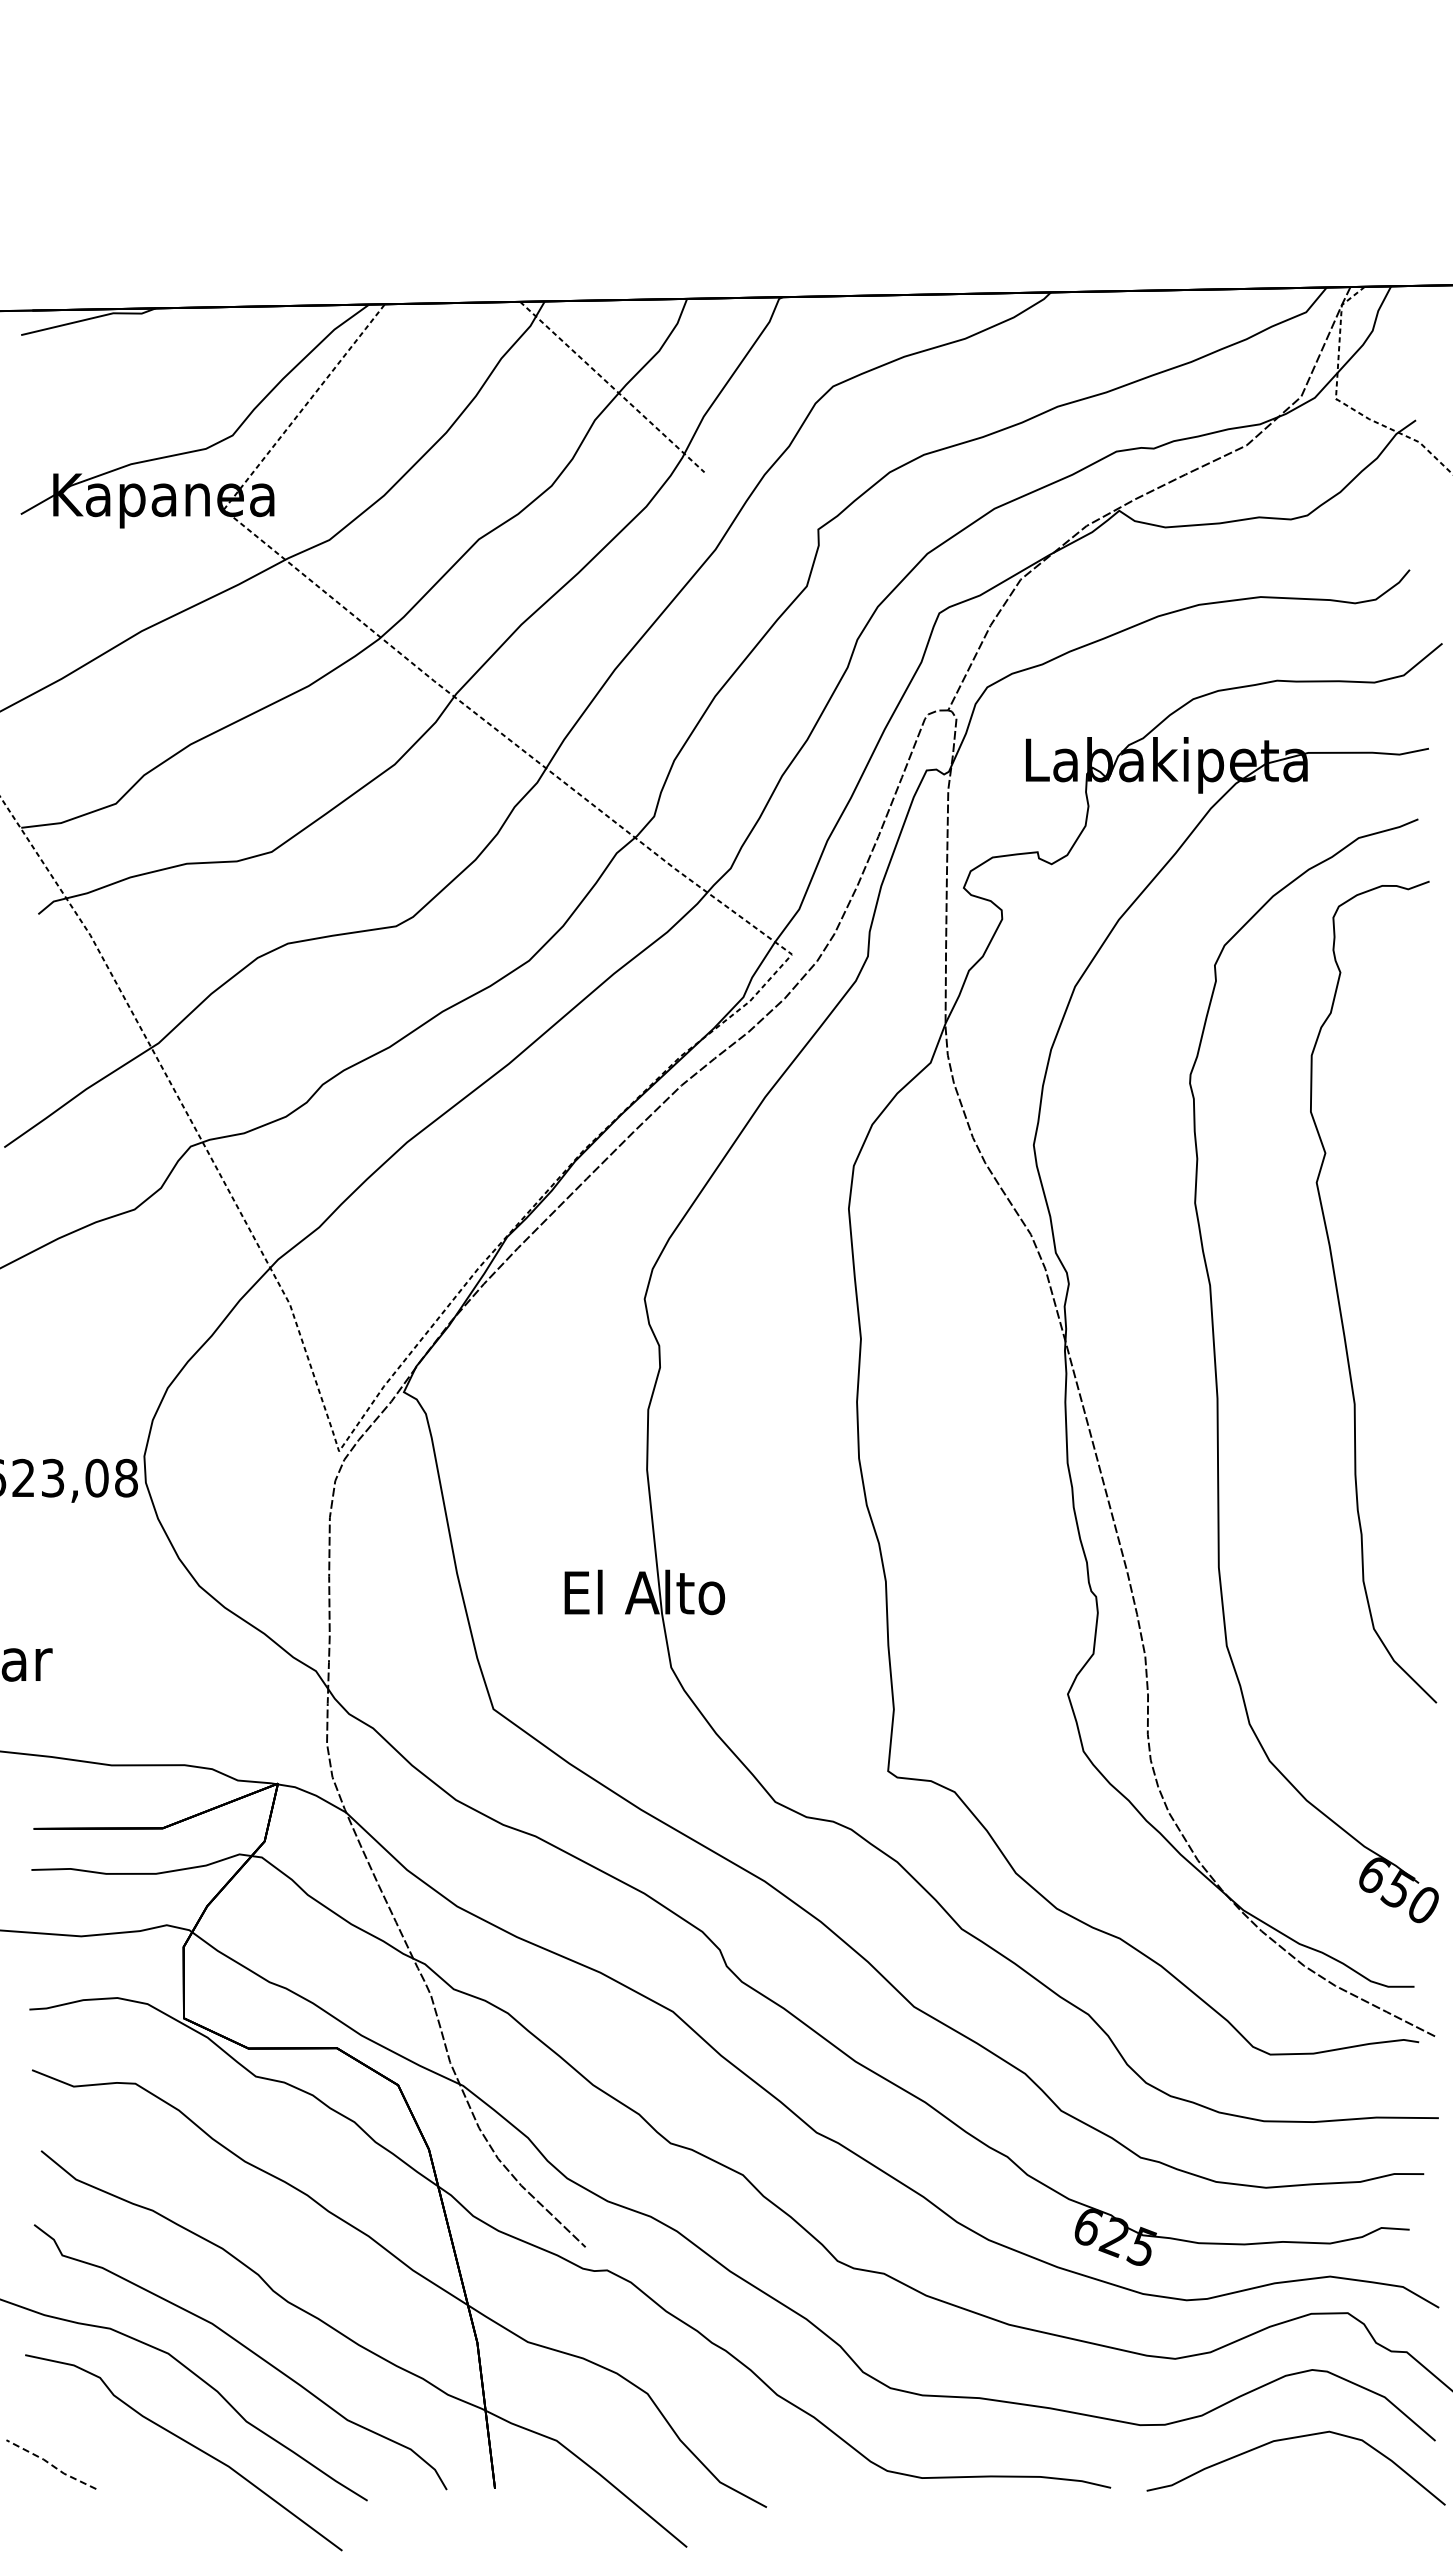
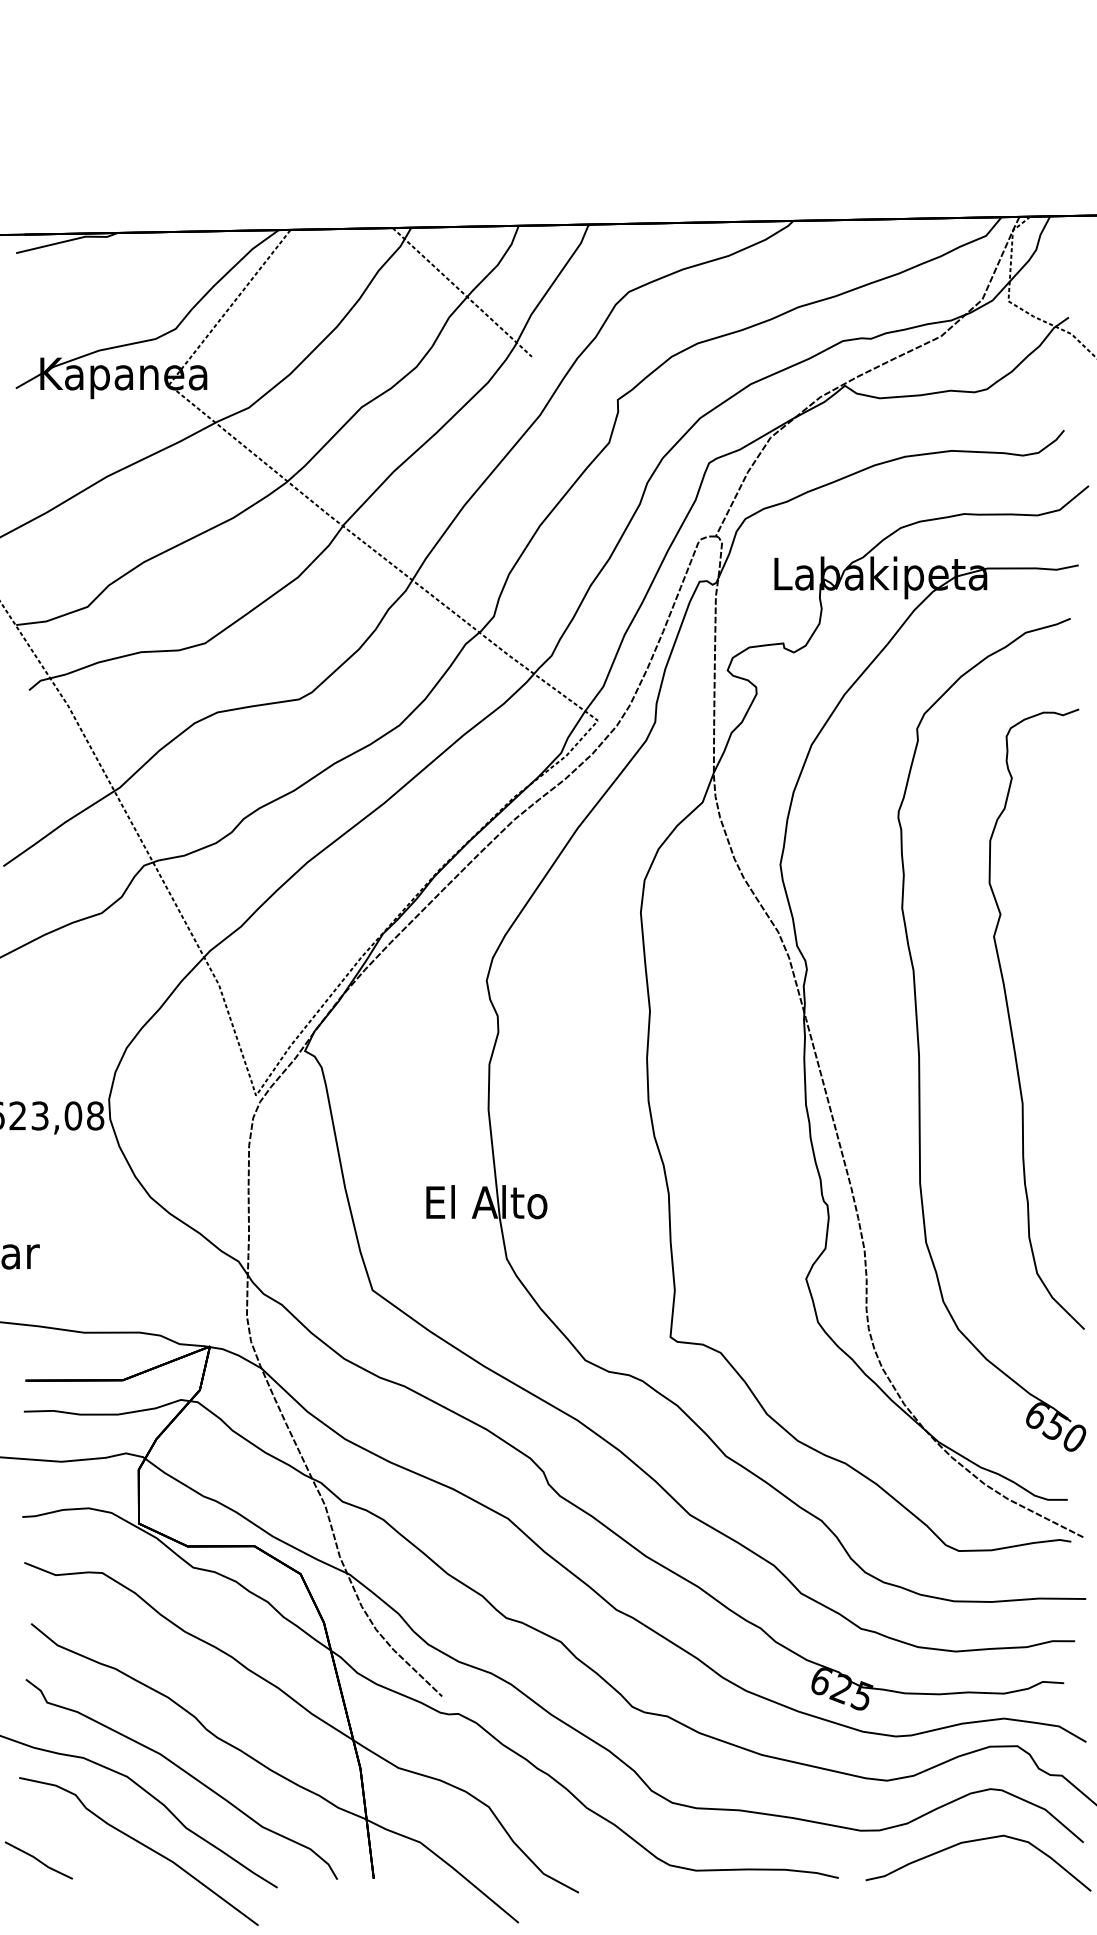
curve: (1339, 1298) -> (1011, 1024), moved
line: (51, 2464) -> (39, 1860), dashed -> solid

